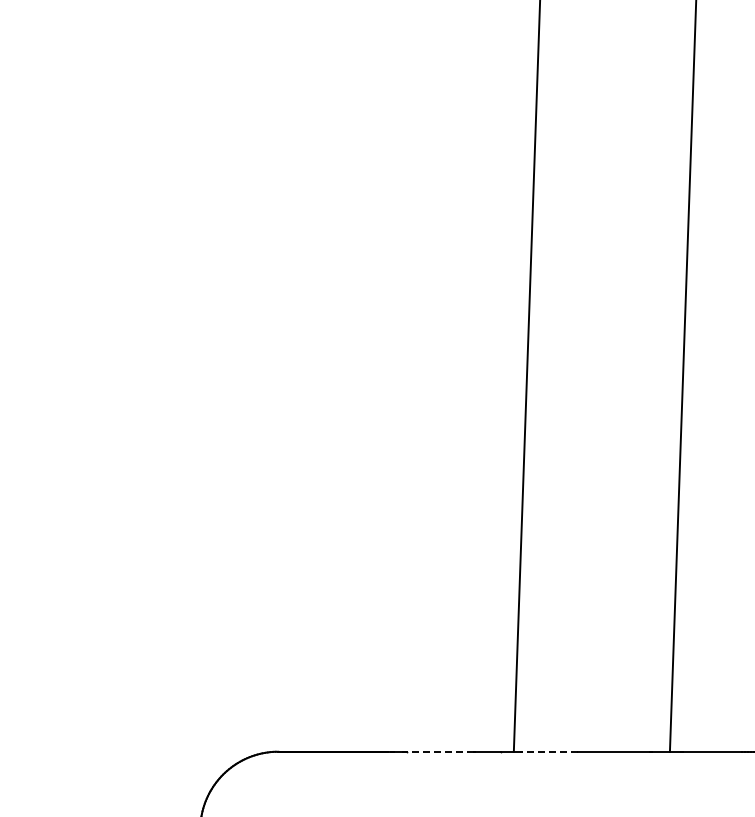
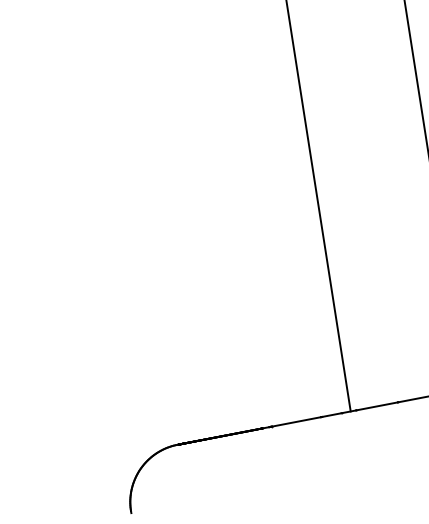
line: (439, 751) -> (296, 421), dashed -> solid
line: (549, 751) -> (376, 406), dashed -> solid

